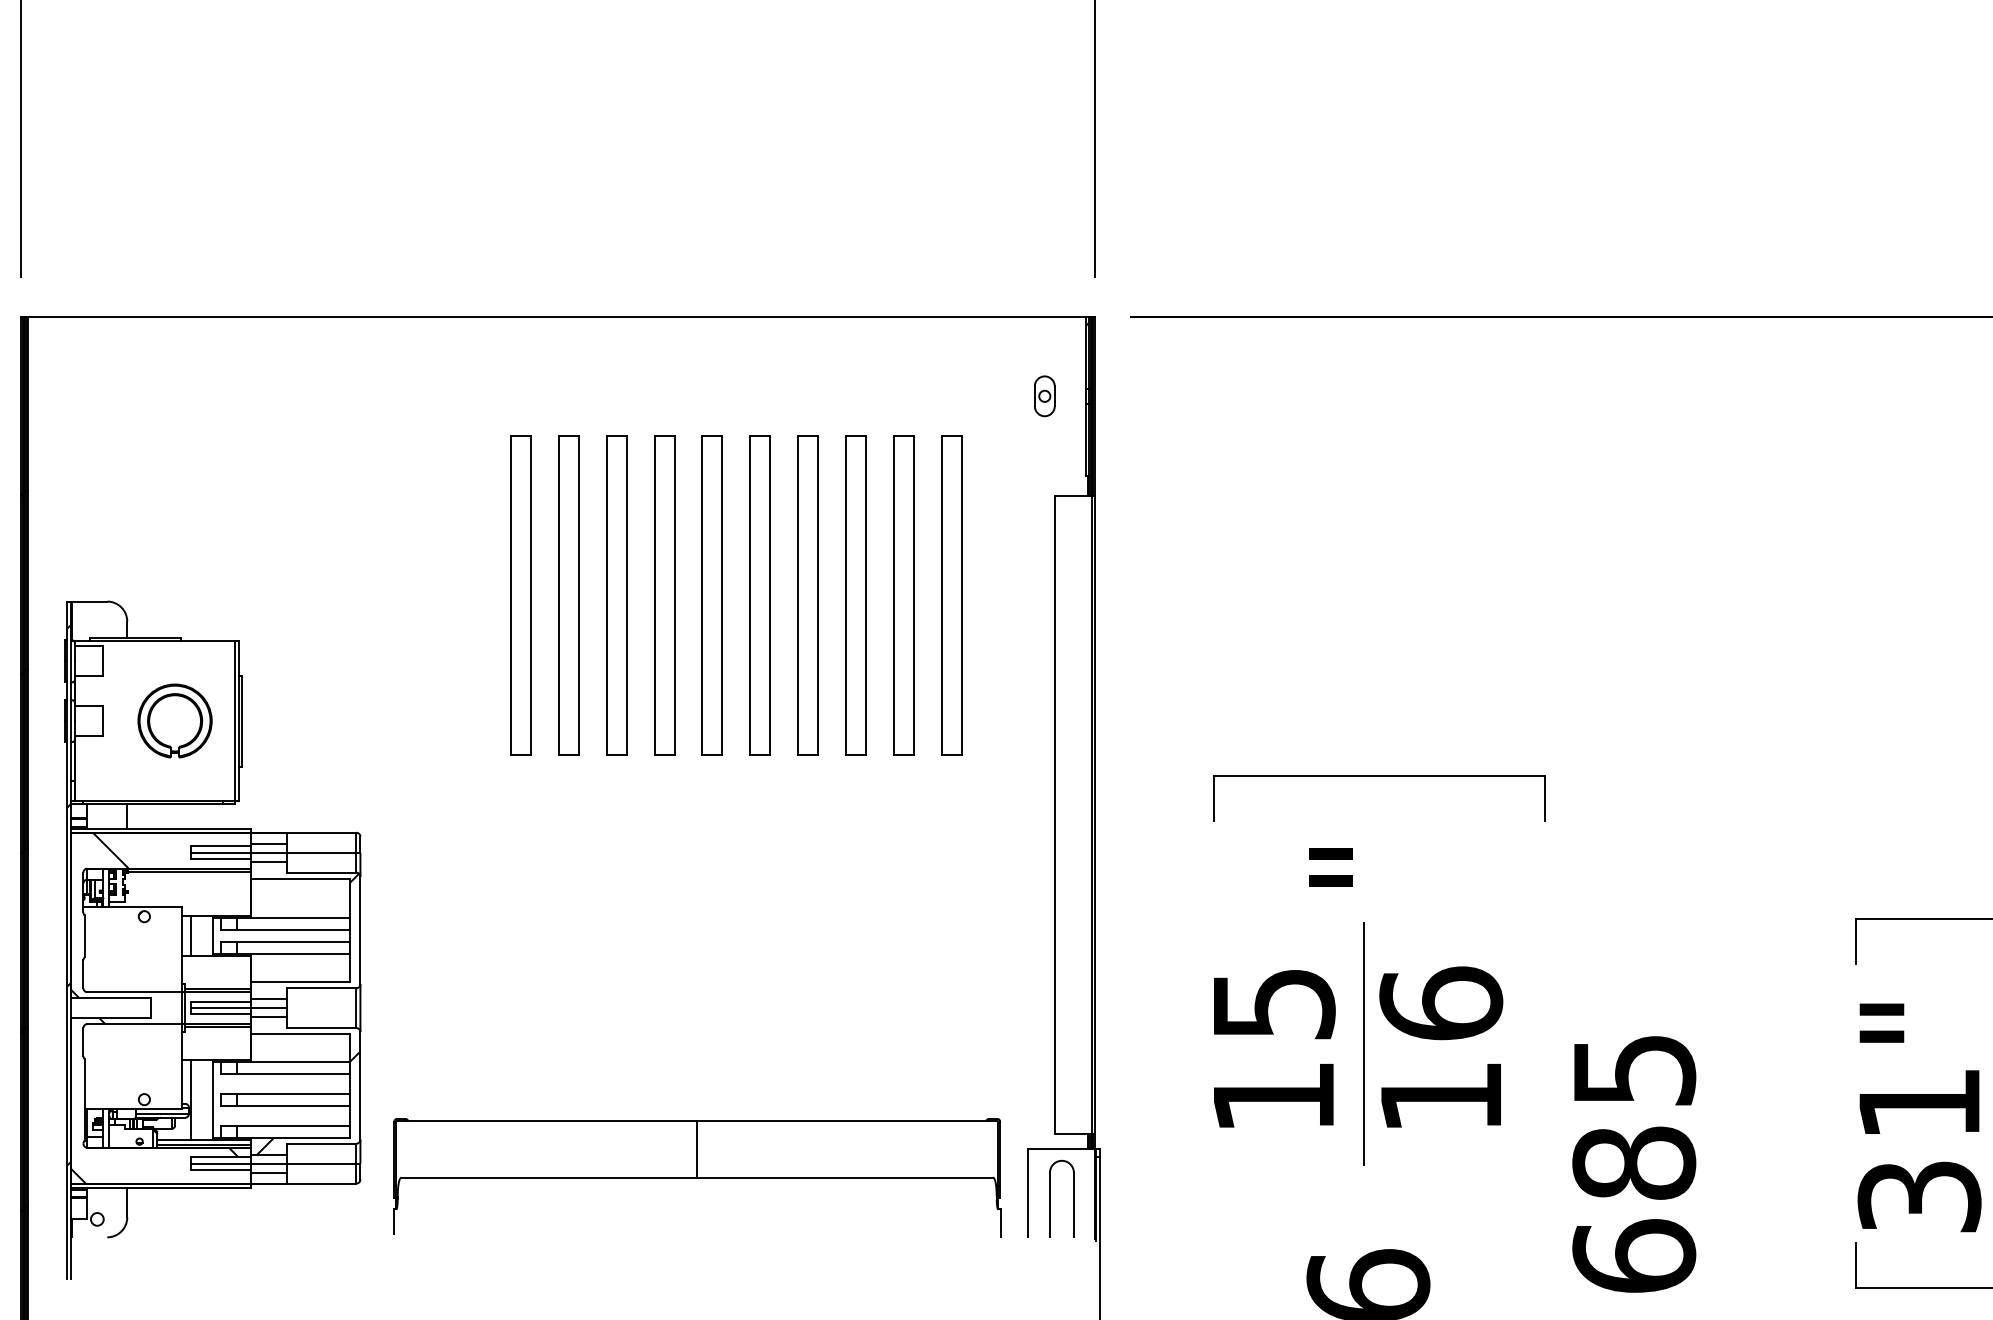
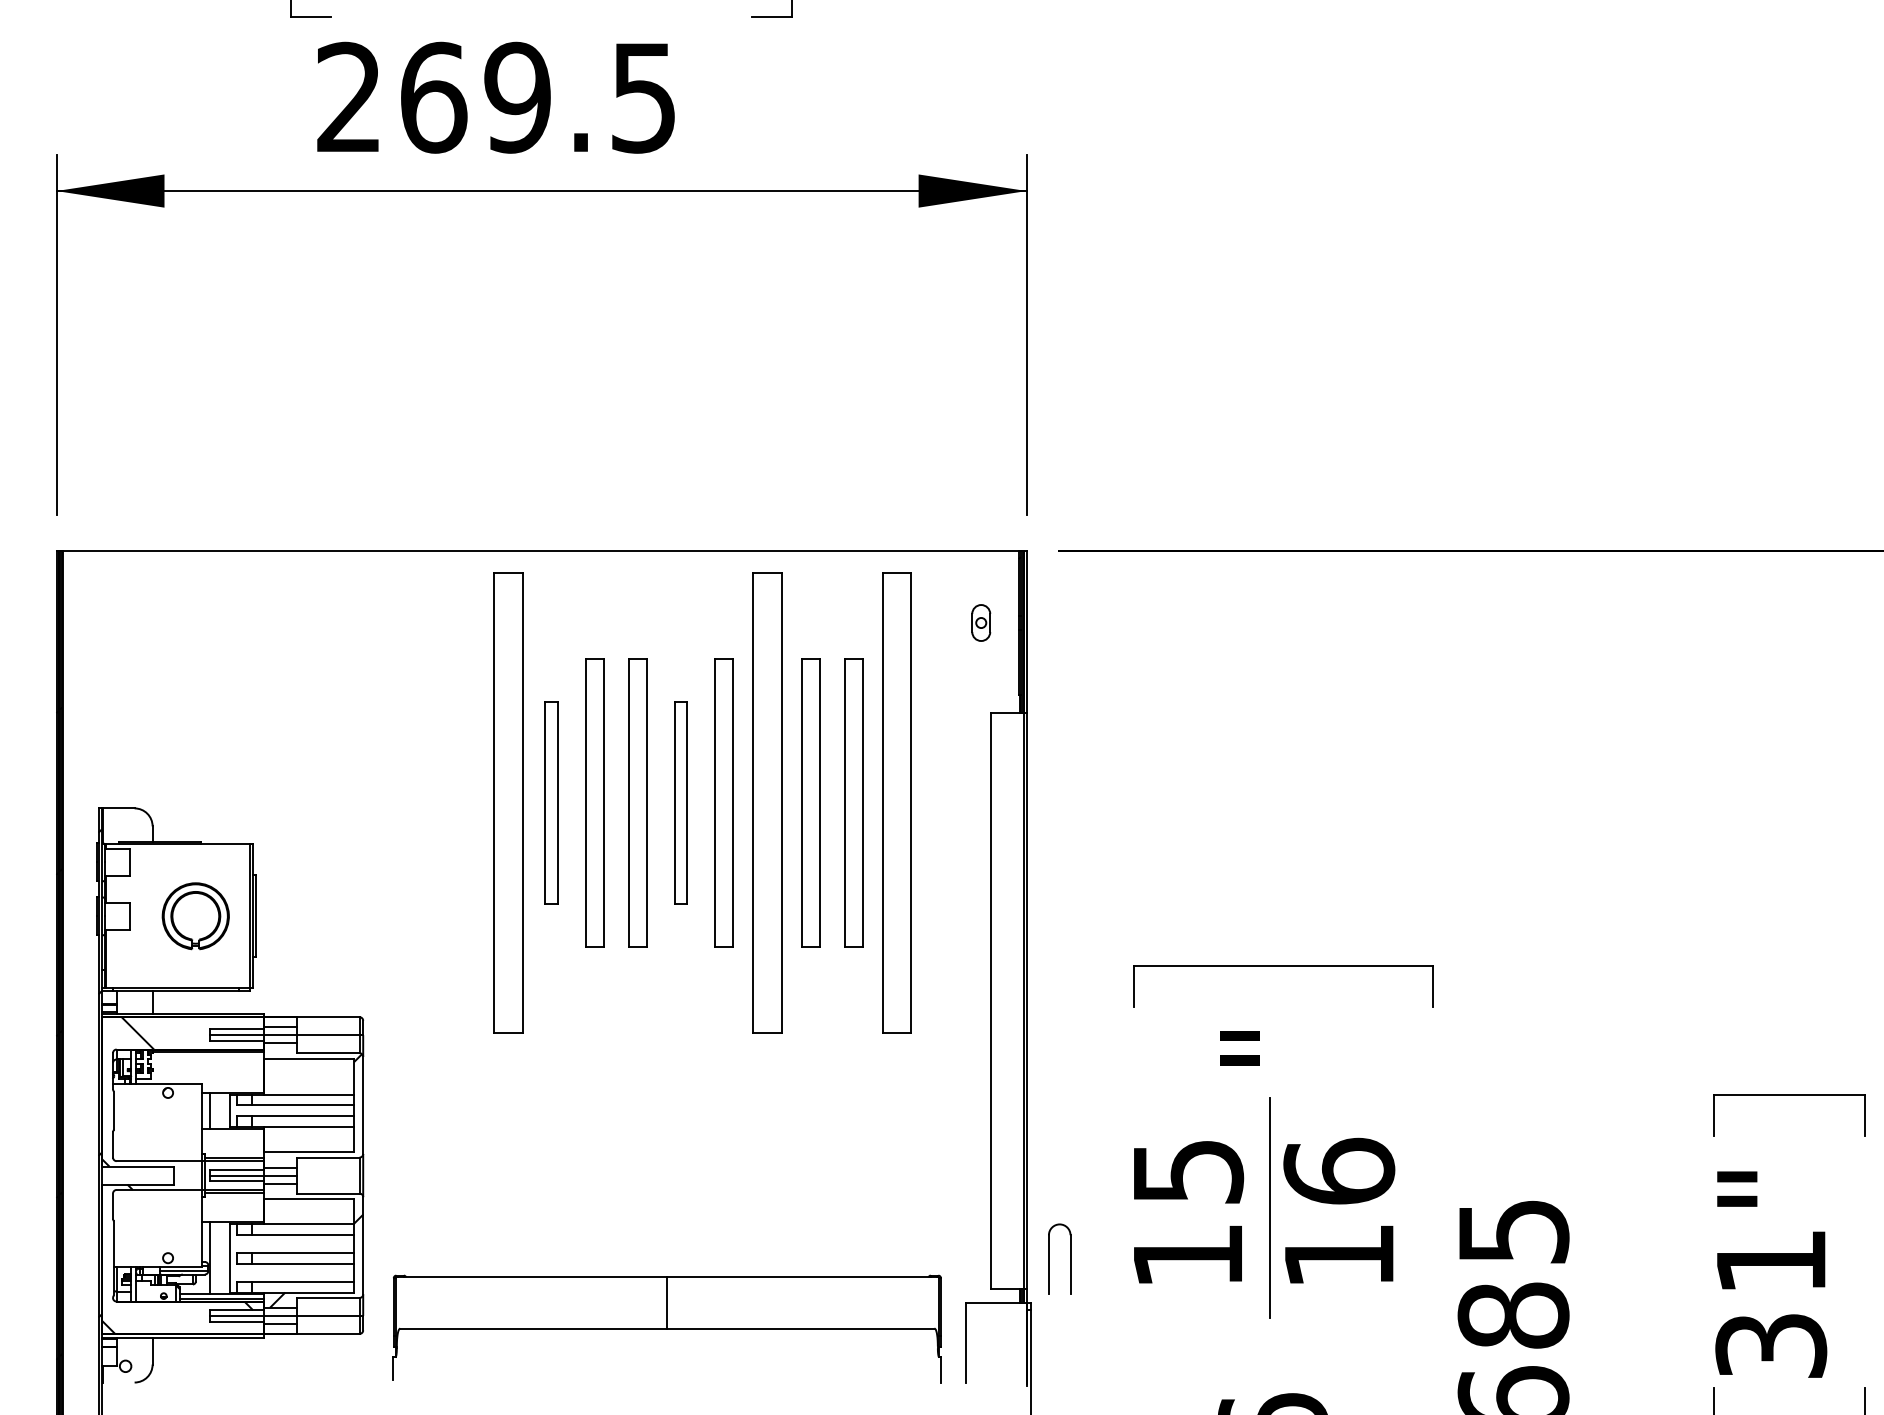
part: (520, 595) -> (507, 802), size x1.6
part: (567, 595) -> (550, 802), size x0.7
part: (711, 595) -> (680, 802), size x0.7
part: (807, 595) -> (766, 802), size x1.6
part: (950, 595) -> (896, 802), size x1.6
part: (1050, 1198) -> (1049, 1258), moved

